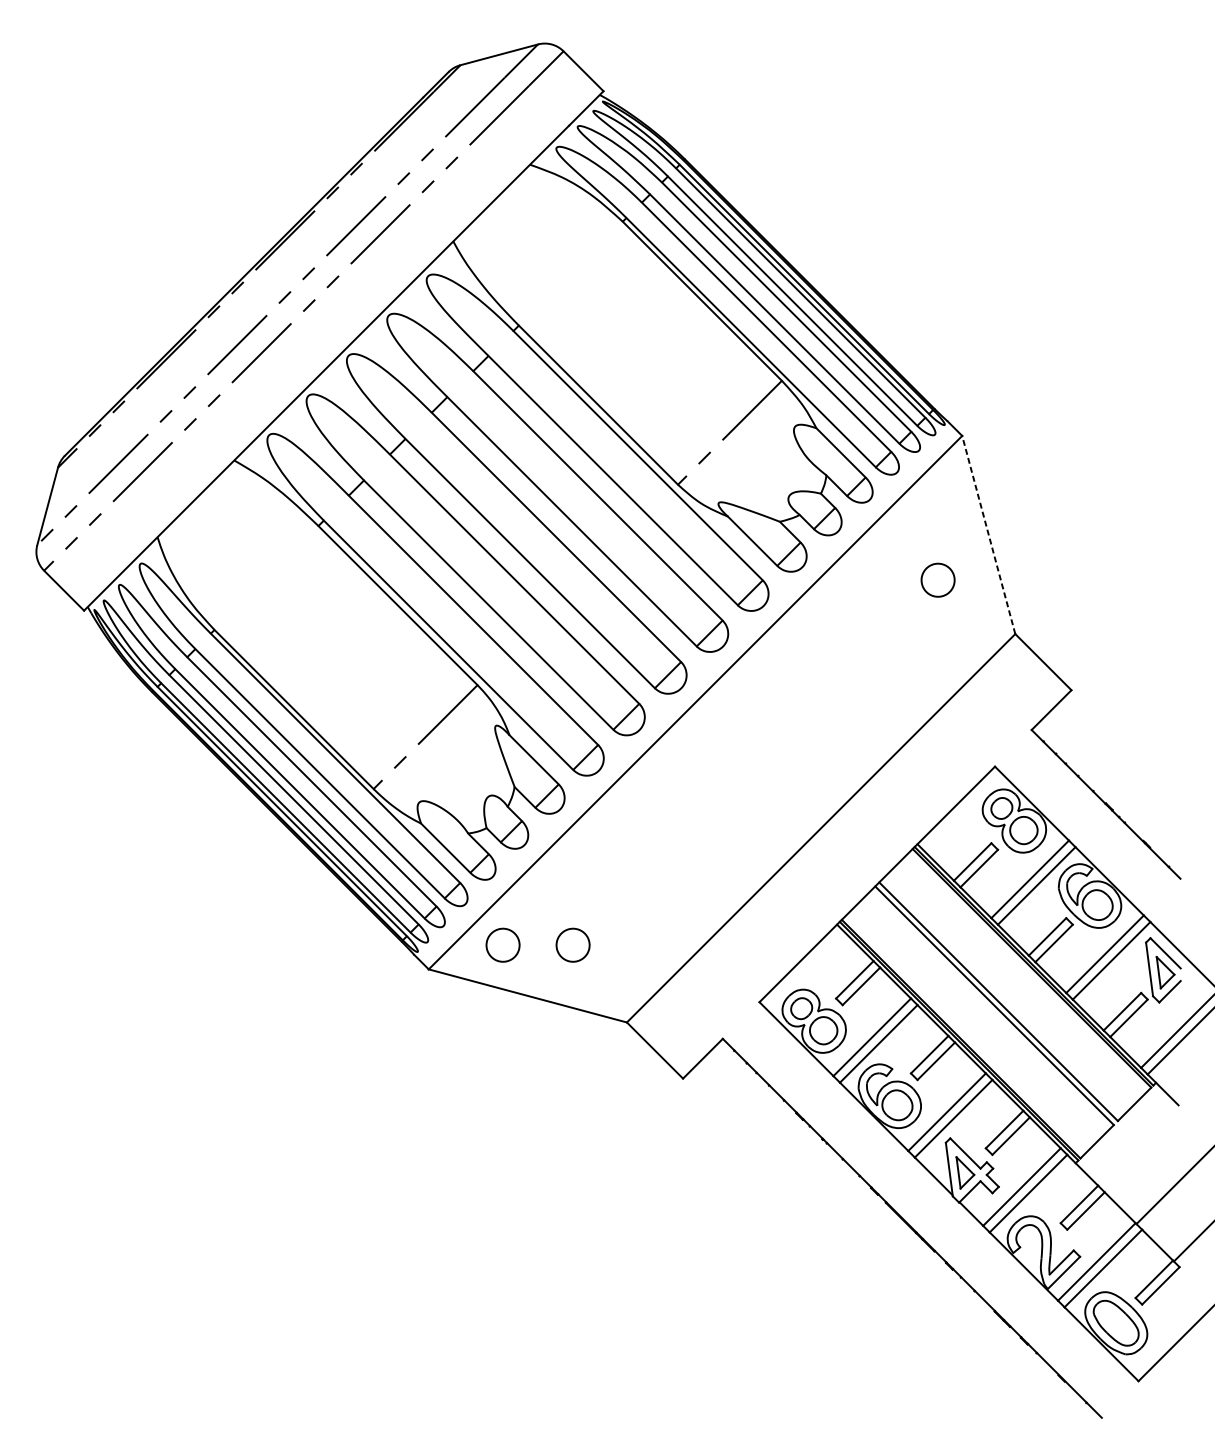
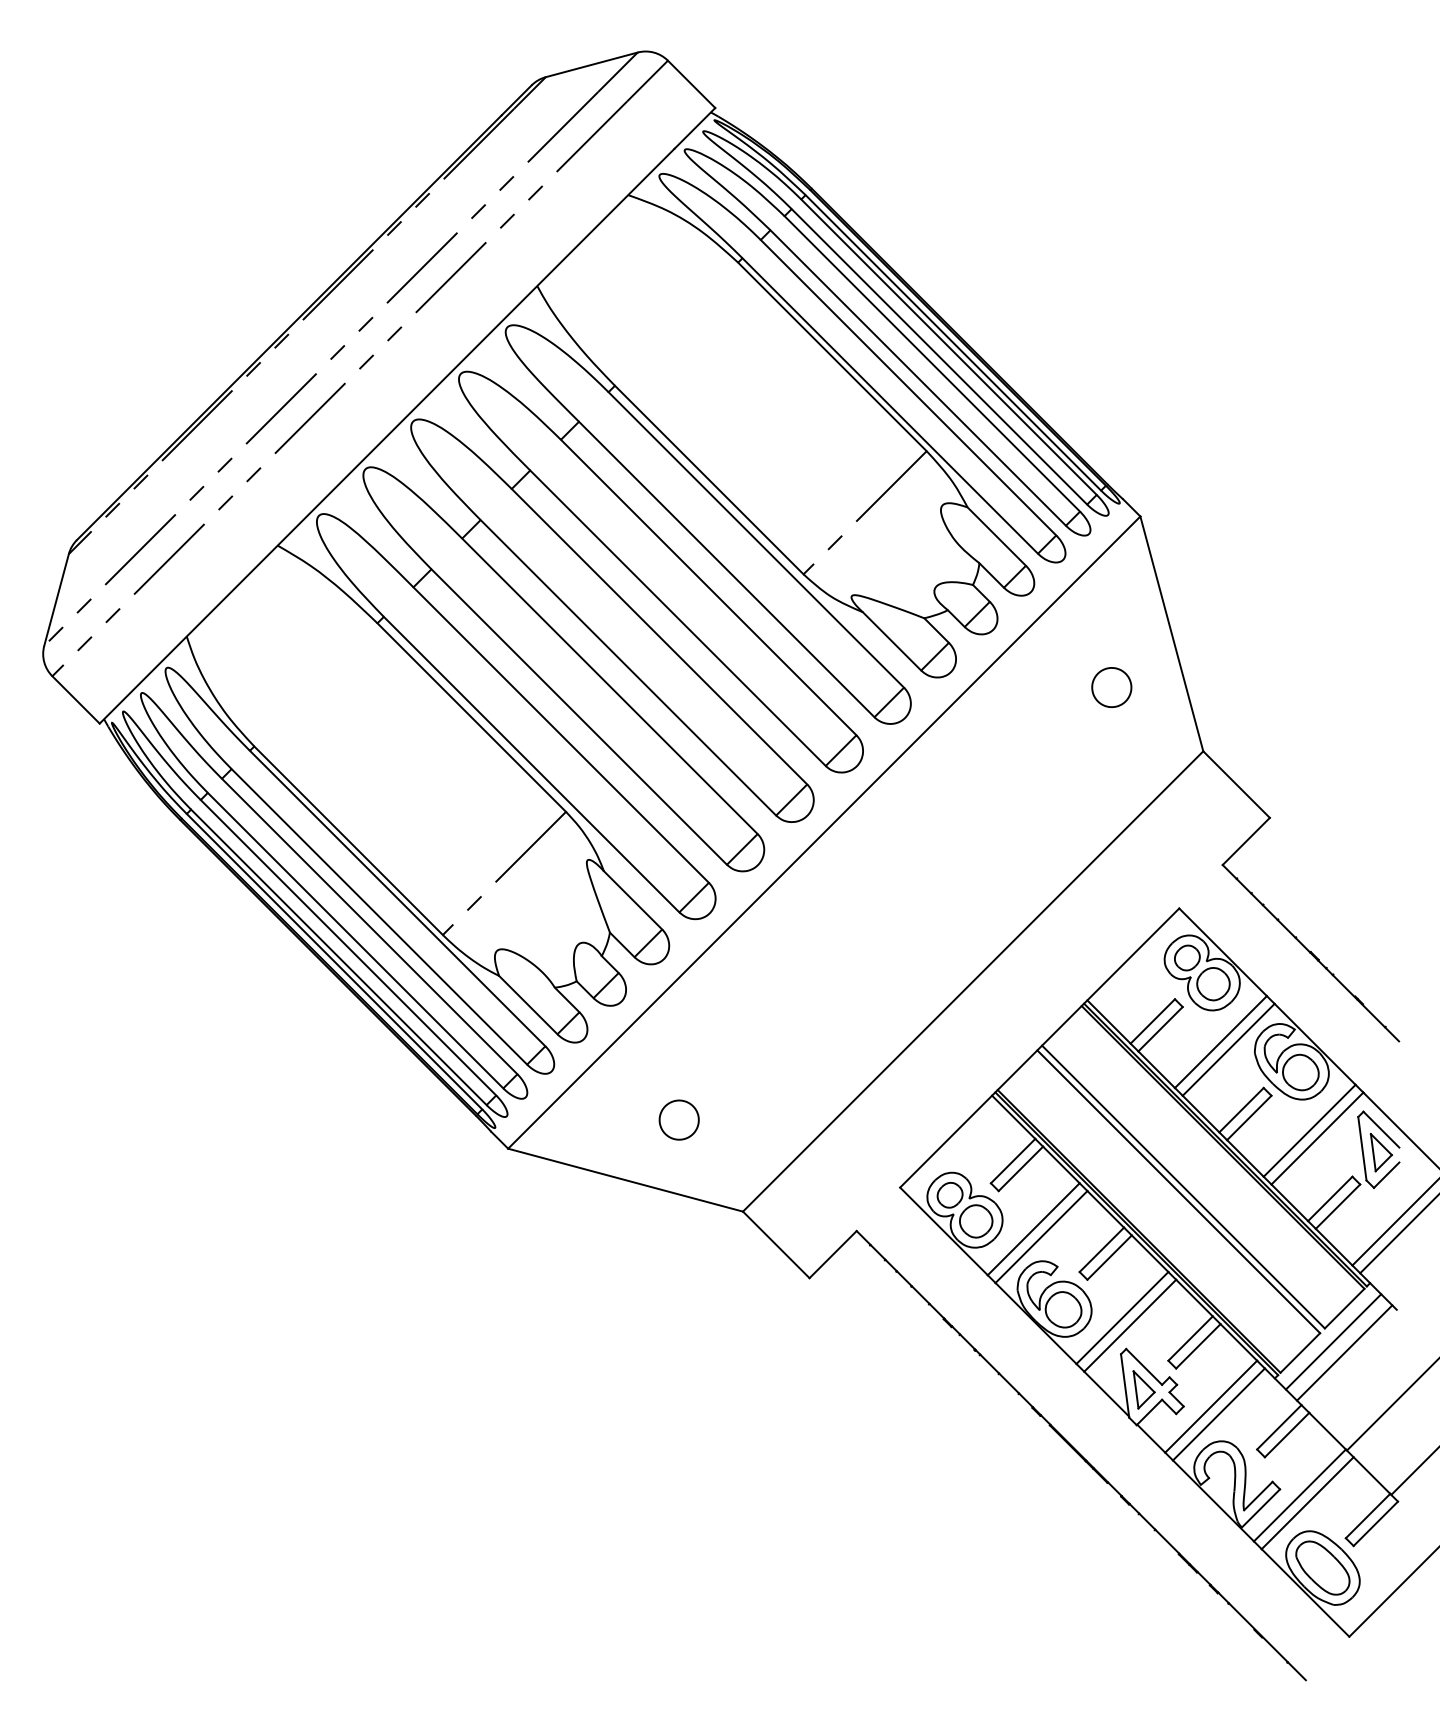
line: (988, 534) -> (1171, 633), dashed -> solid
part: (502, 944) -> (595, 1119), removed
line: (1125, 1132) -> (1333, 1341), added
line: (1134, 1141) -> (1344, 1352), added

